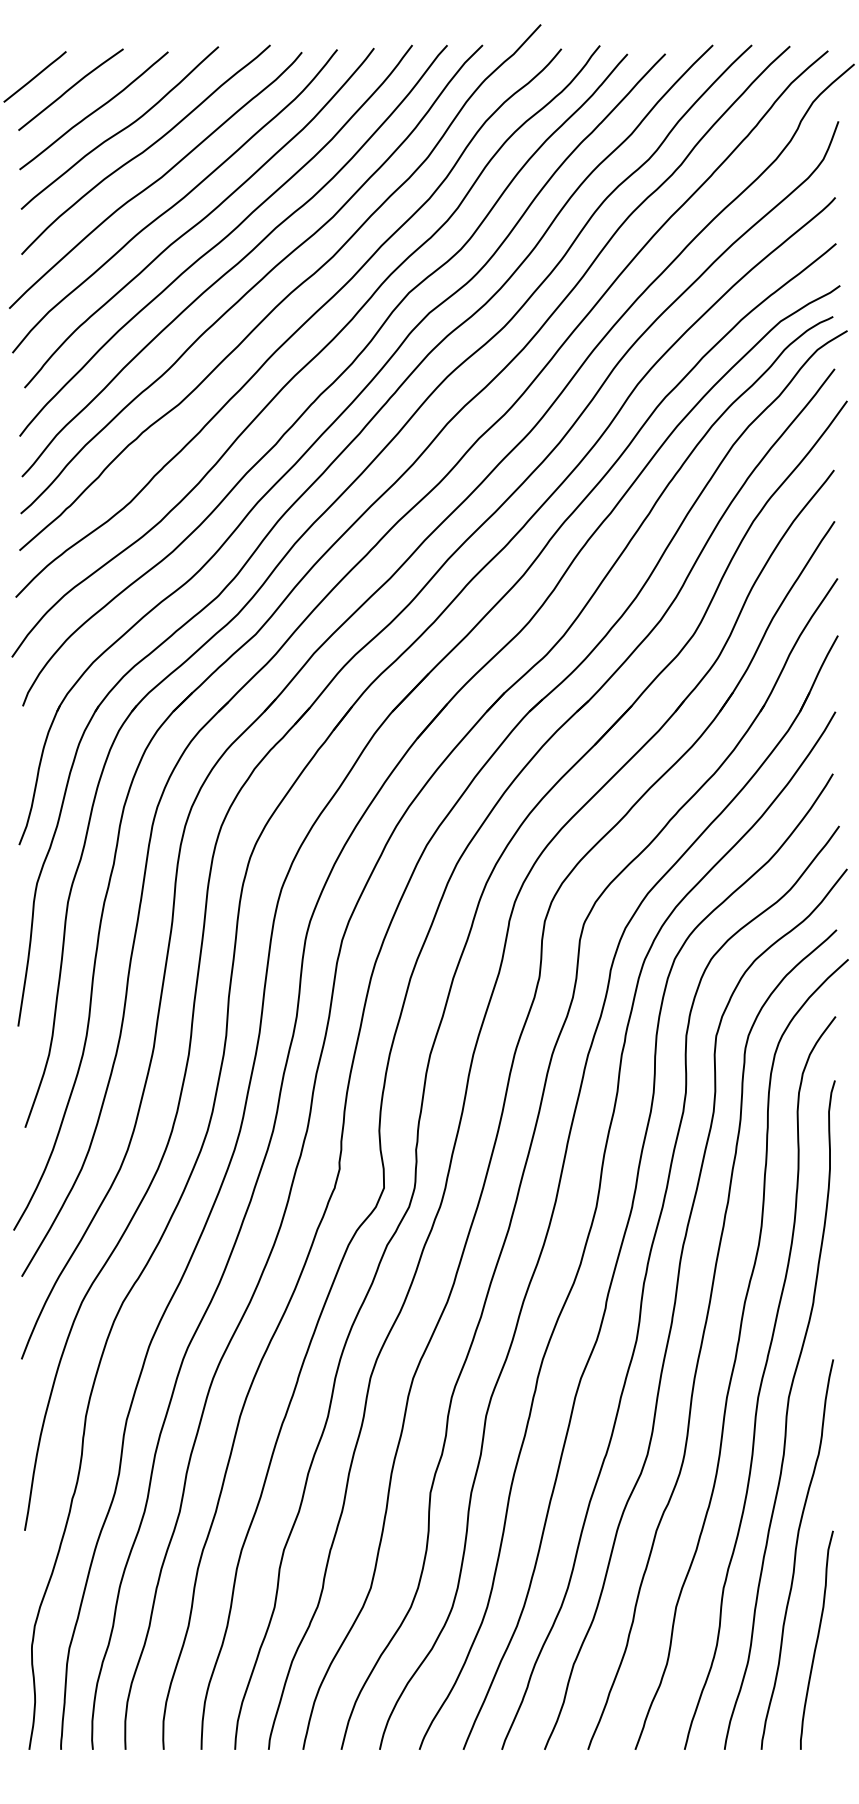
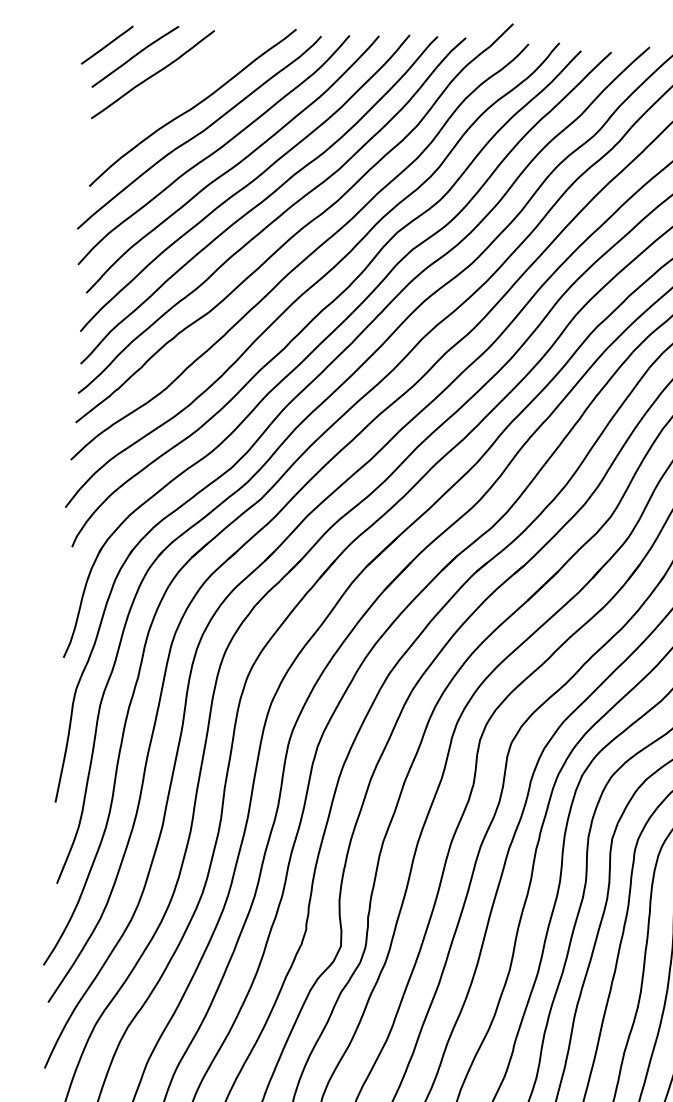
curve: (121, 129) -> (174, 90), removed

